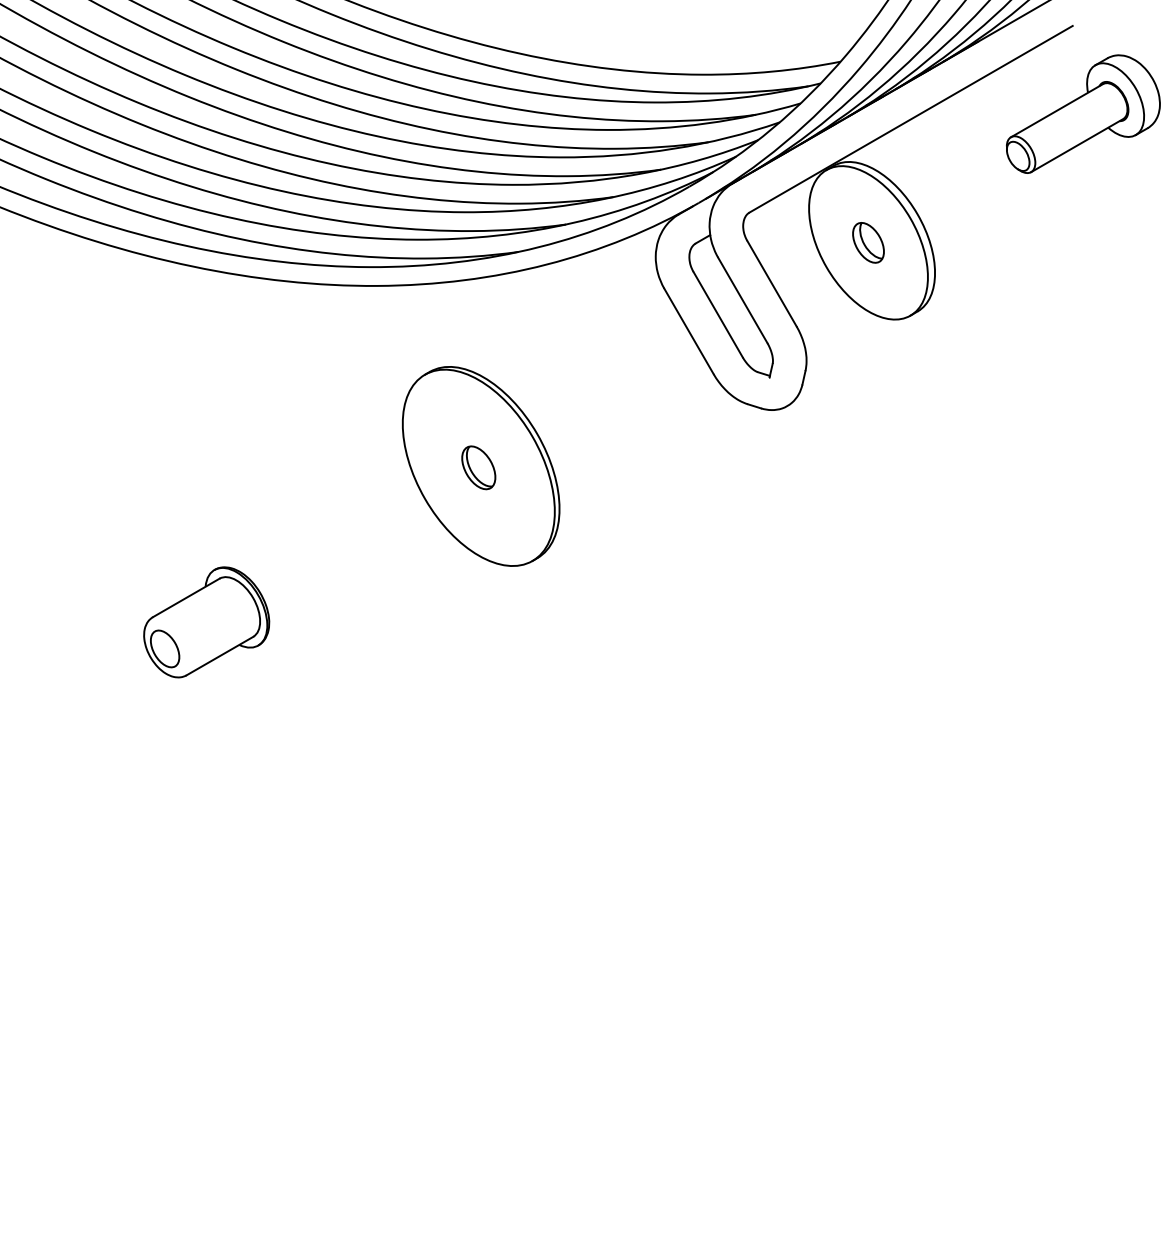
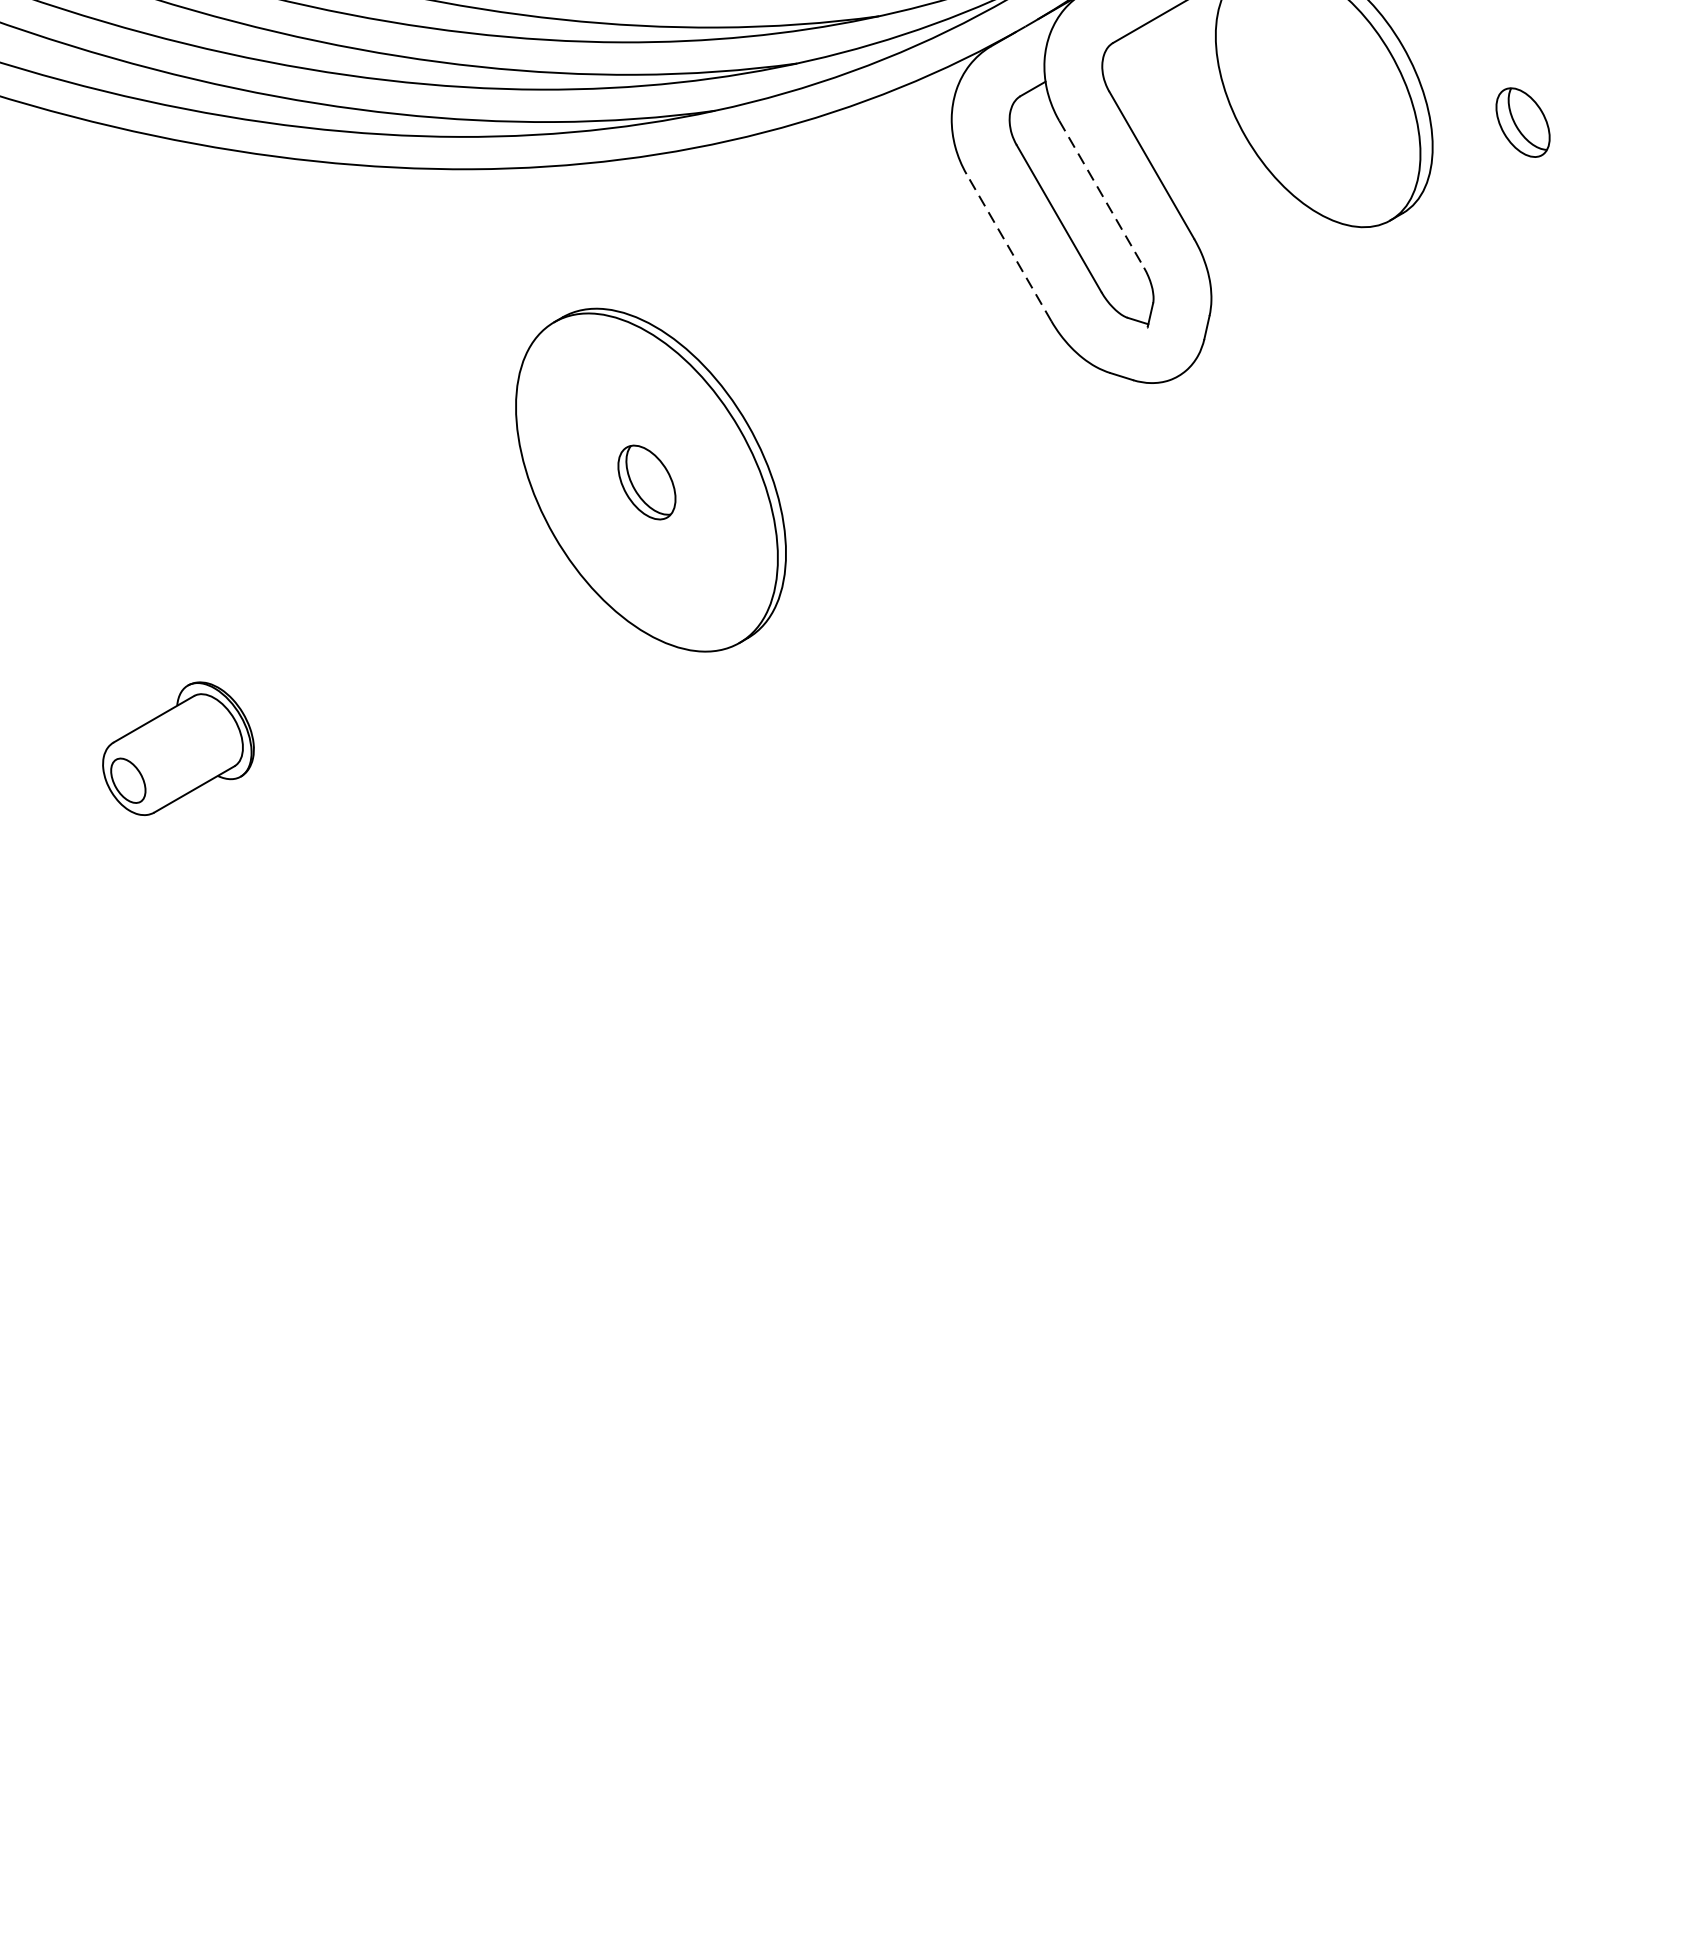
part: (868, 242) -> (1523, 122), moved
line: (743, 300) -> (1102, 194), solid -> dashed
line: (688, 331) -> (1008, 247), solid -> dashed
part: (206, 622) -> (178, 748), size x0.7

